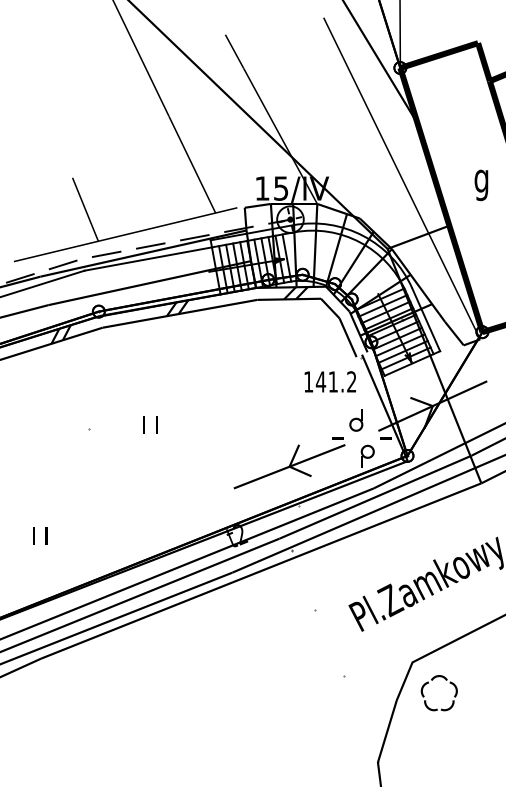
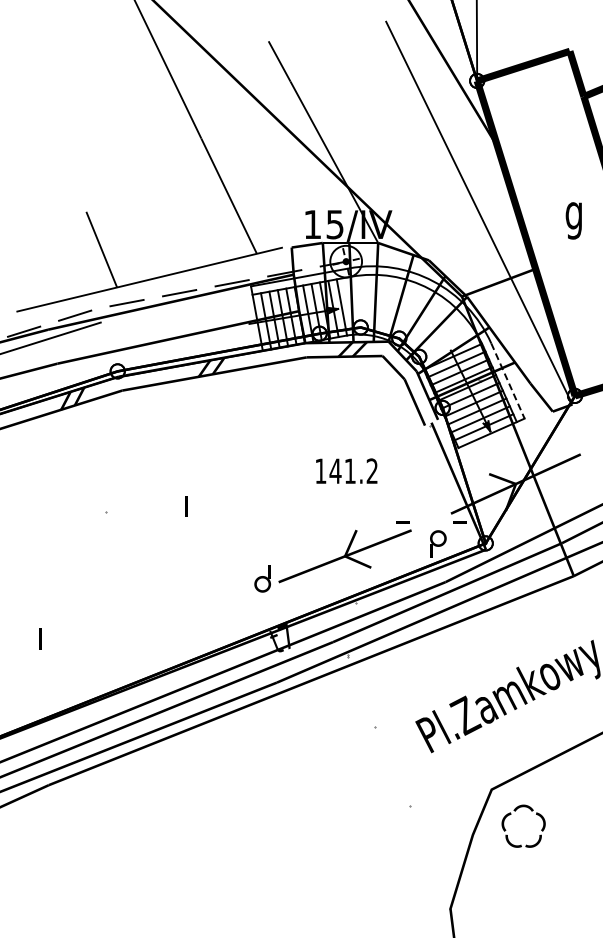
line: (148, 258) -> (176, 308), removed
line: (426, 320) -> (508, 381), solid -> dashed
text: (330, 381) -> (346, 470), moved
part: (356, 419) -> (262, 578), moved
line: (143, 424) -> (171, 506), removed
text: (240, 534) -> (286, 637), t2 -> t7
line: (46, 535) -> (55, 638), removed

